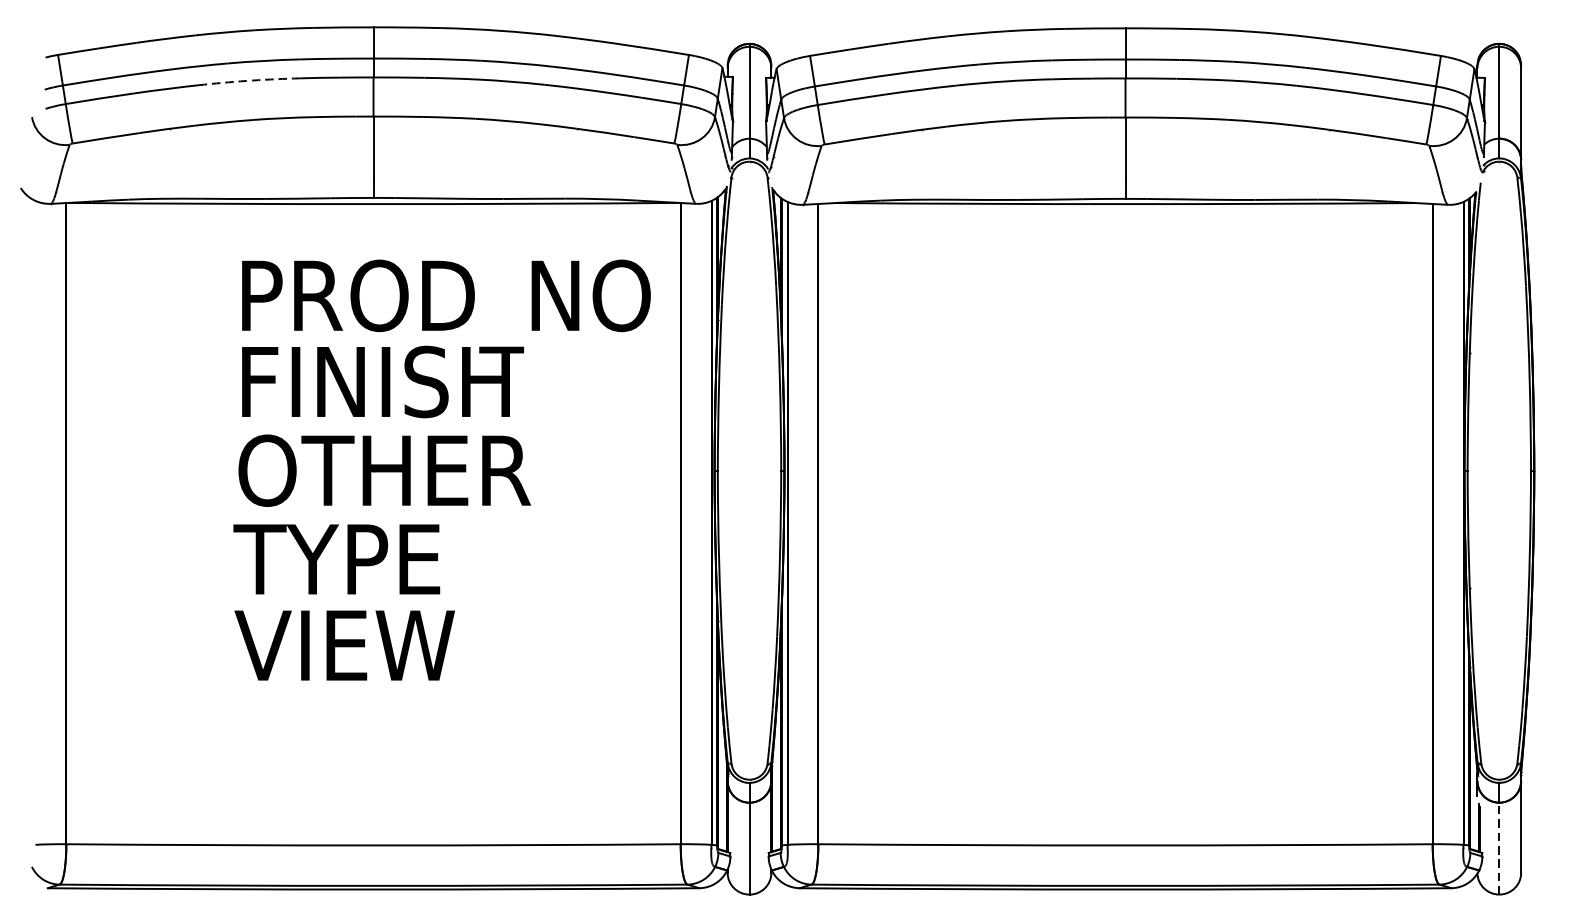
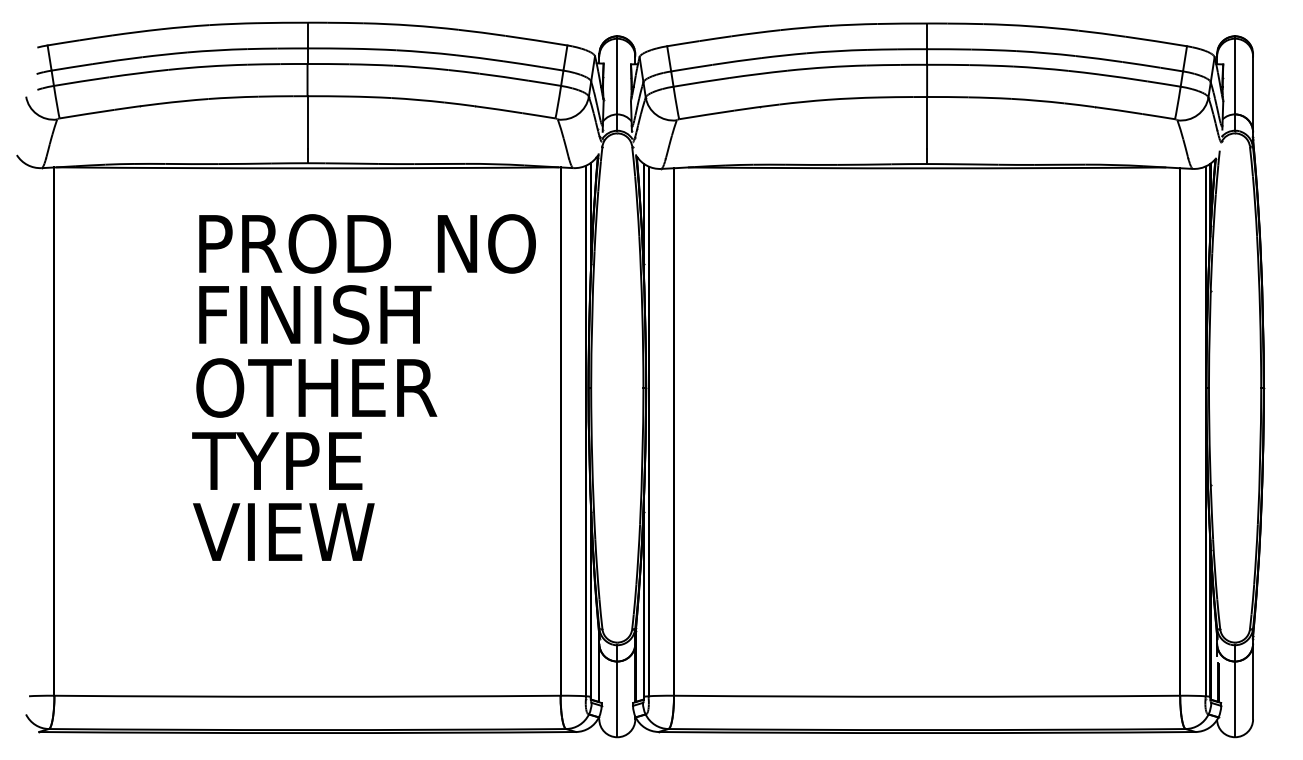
arc: (252, 80) -> (207, 66), dashed -> solid
line: (1499, 848) -> (1235, 699), dashed -> solid

